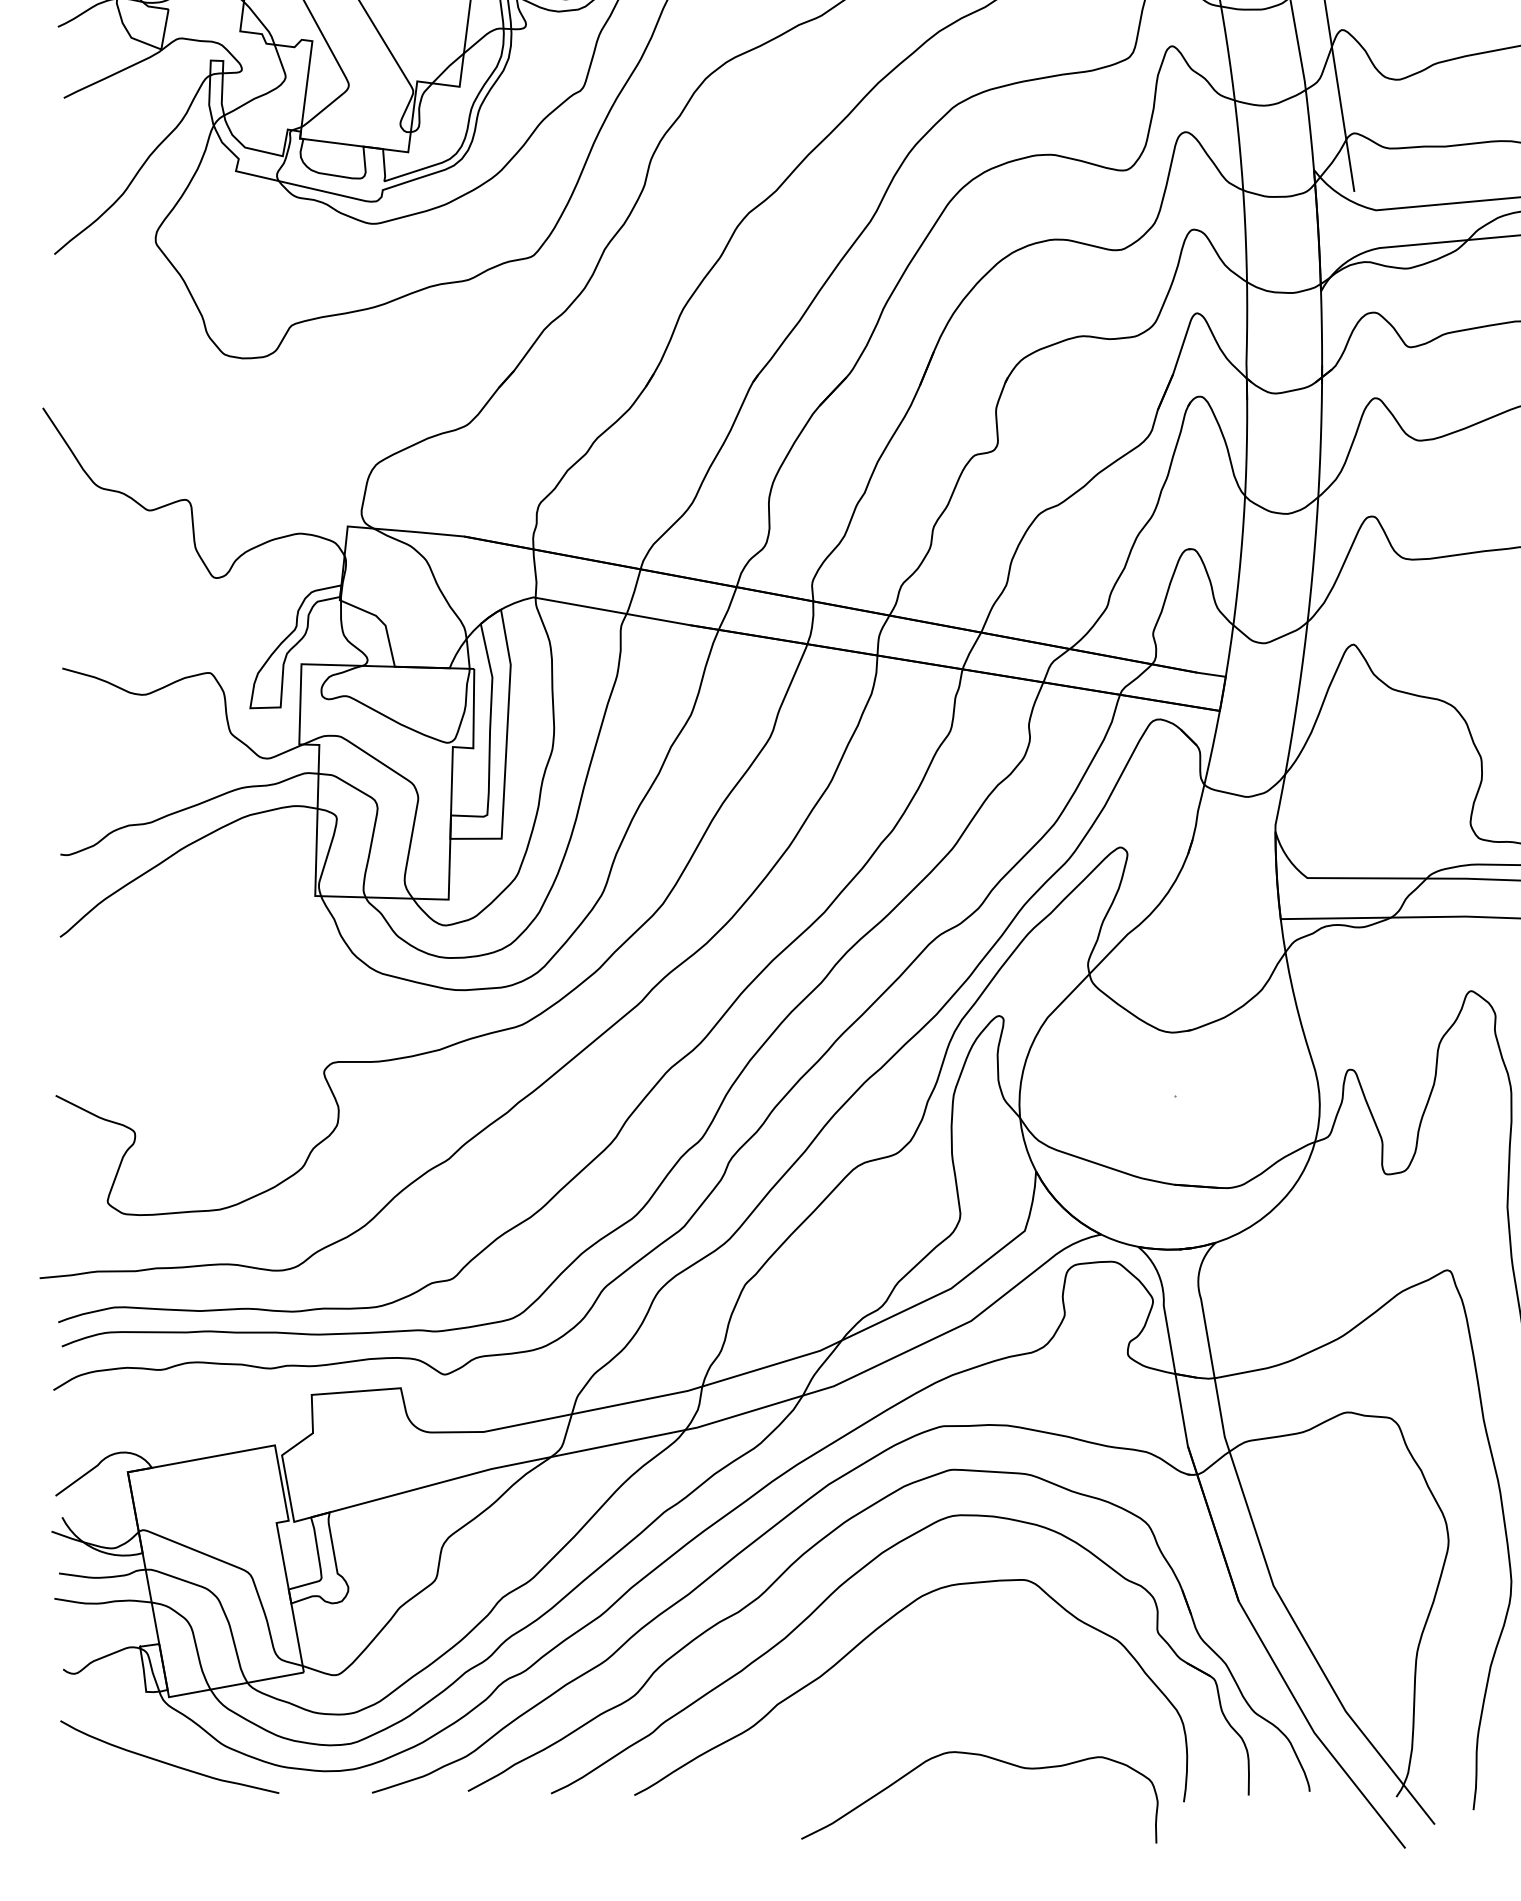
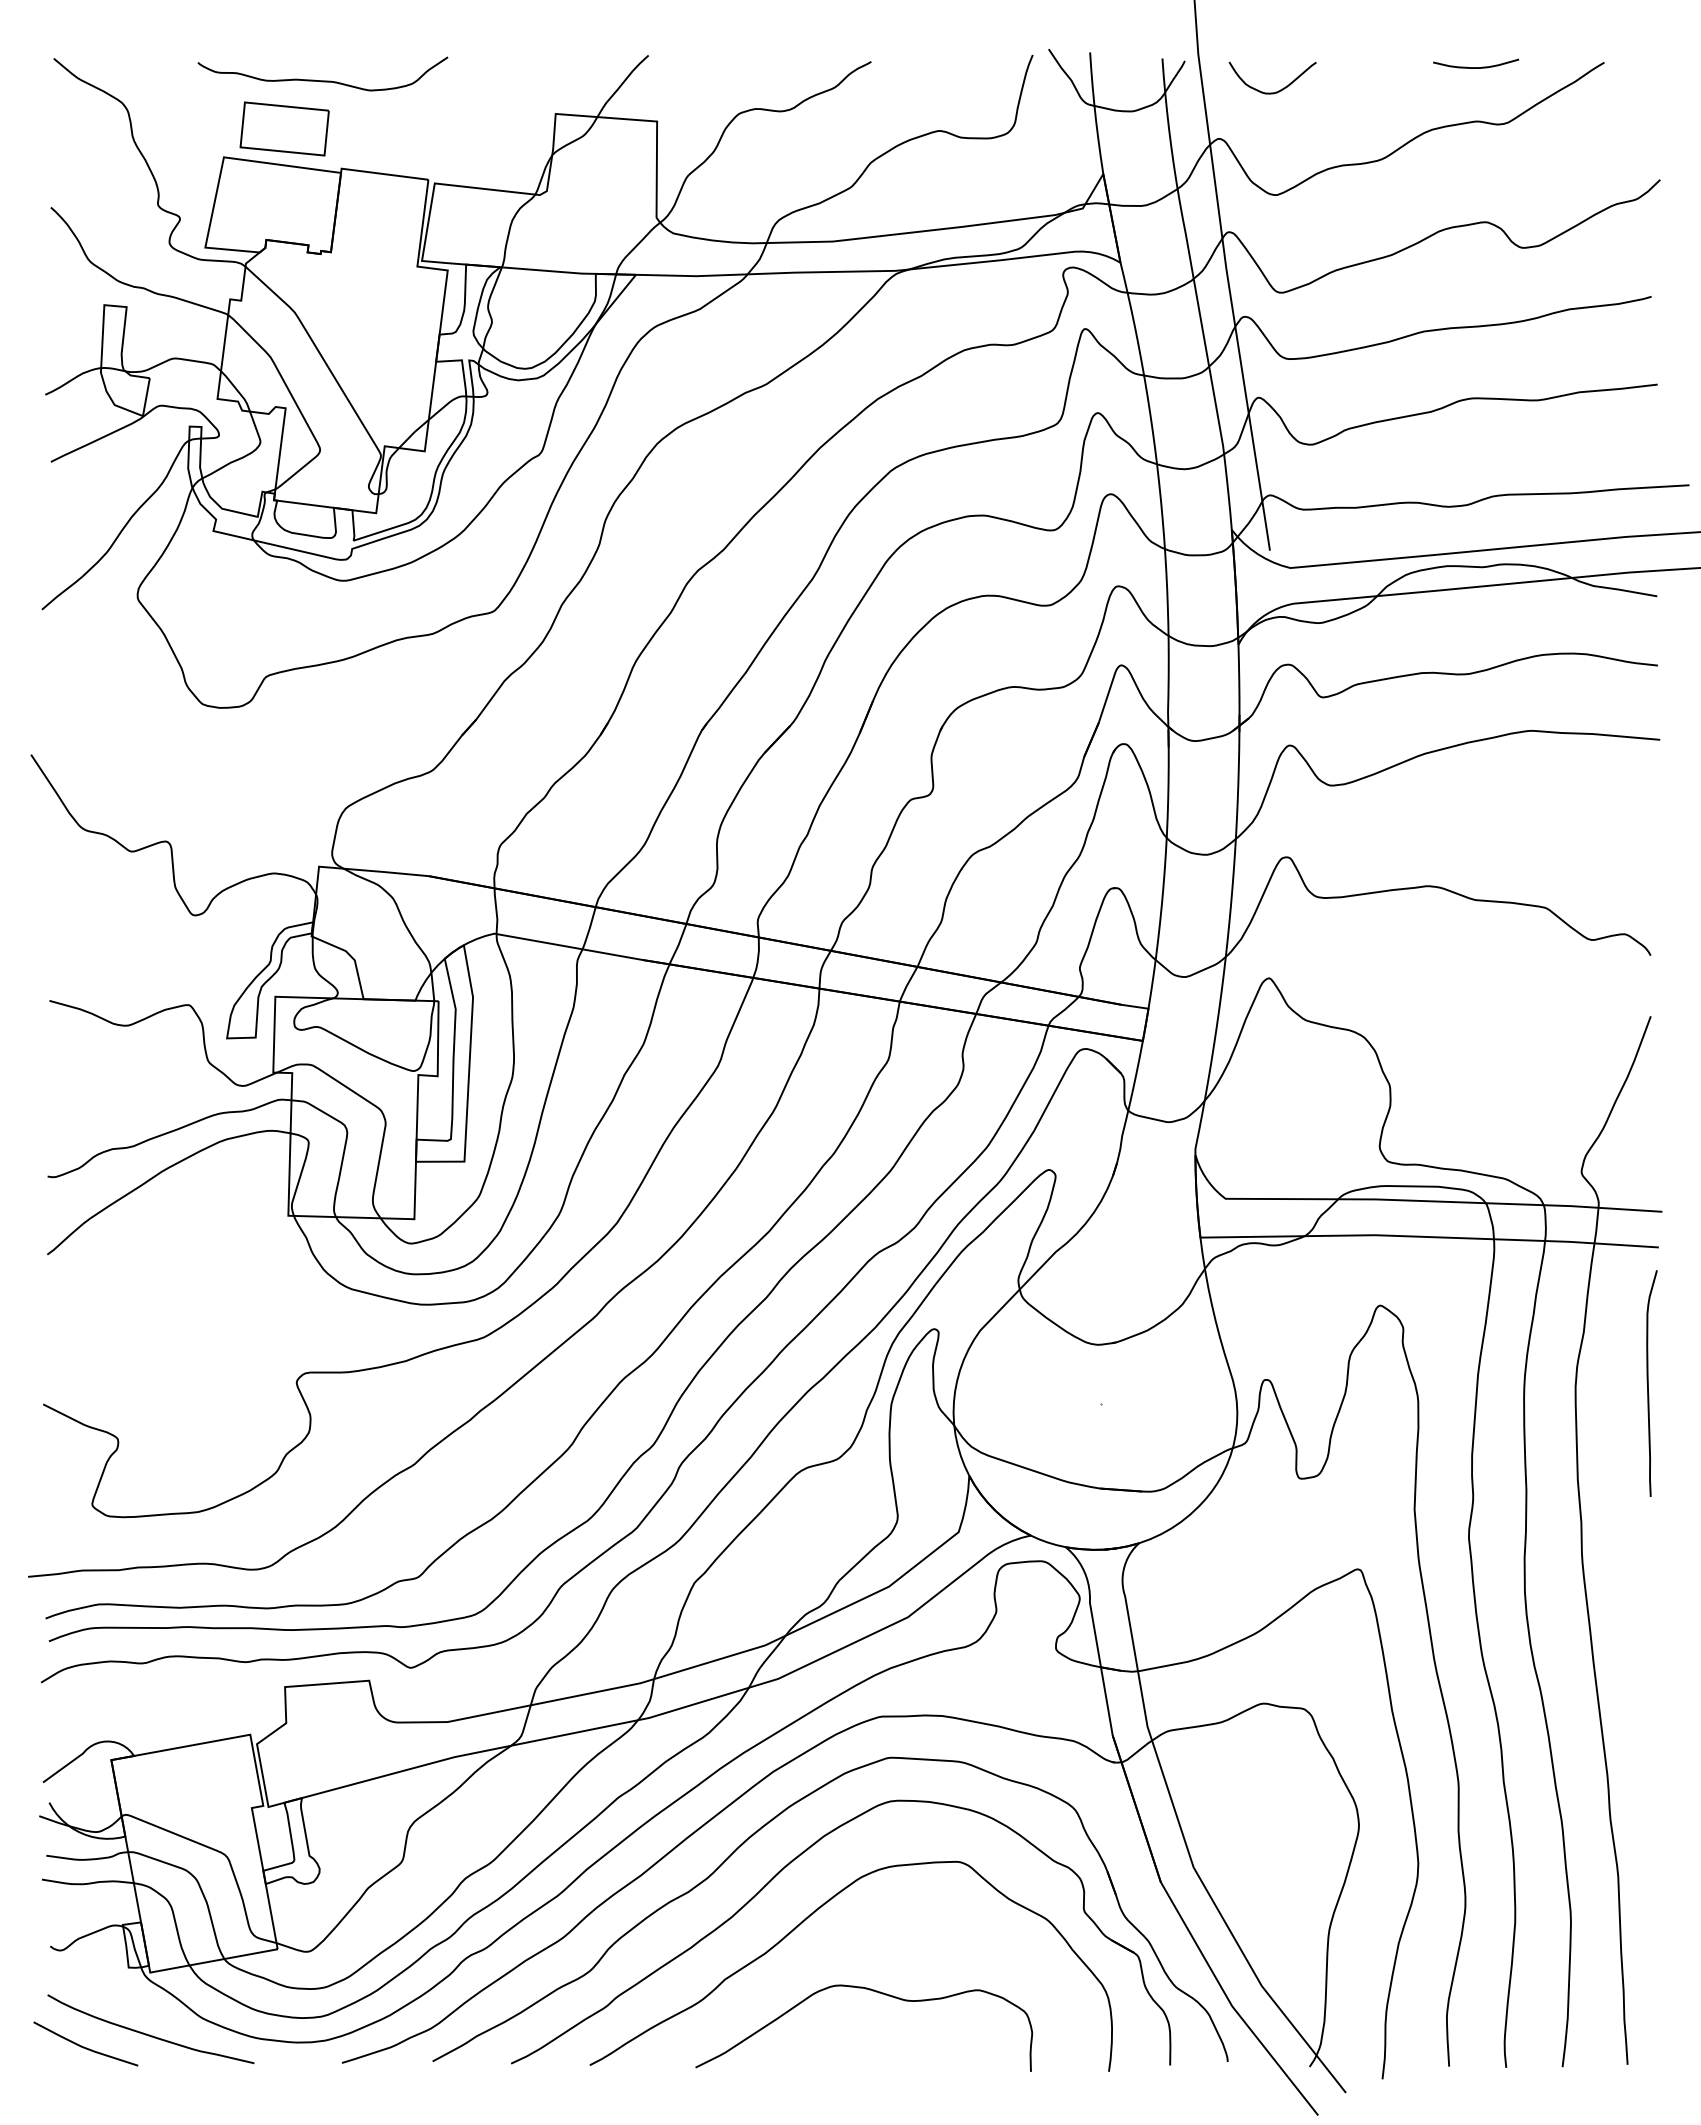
curve: (991, 1759) -> (875, 1992), moved
line: (99, 1775) -> (84, 2046), added

